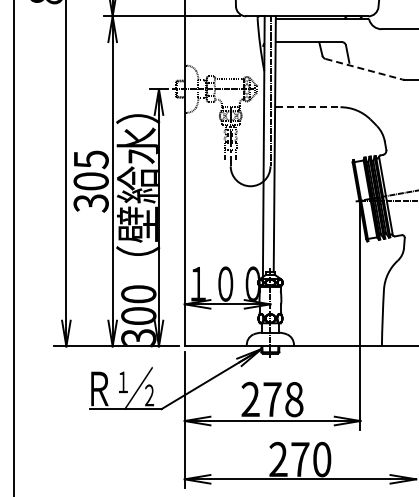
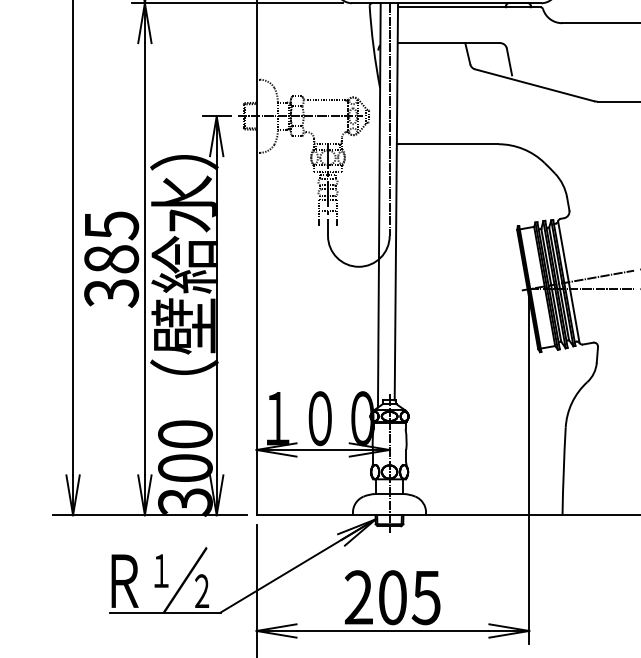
line: (363, 69) -> (533, 85), dashed -> solid
line: (308, 107) -> (448, 144), dashed -> solid
text: (90, 181) -> (110, 259), 305 -> 385
text: (283, 399) -> (409, 597), 278 -> 205

